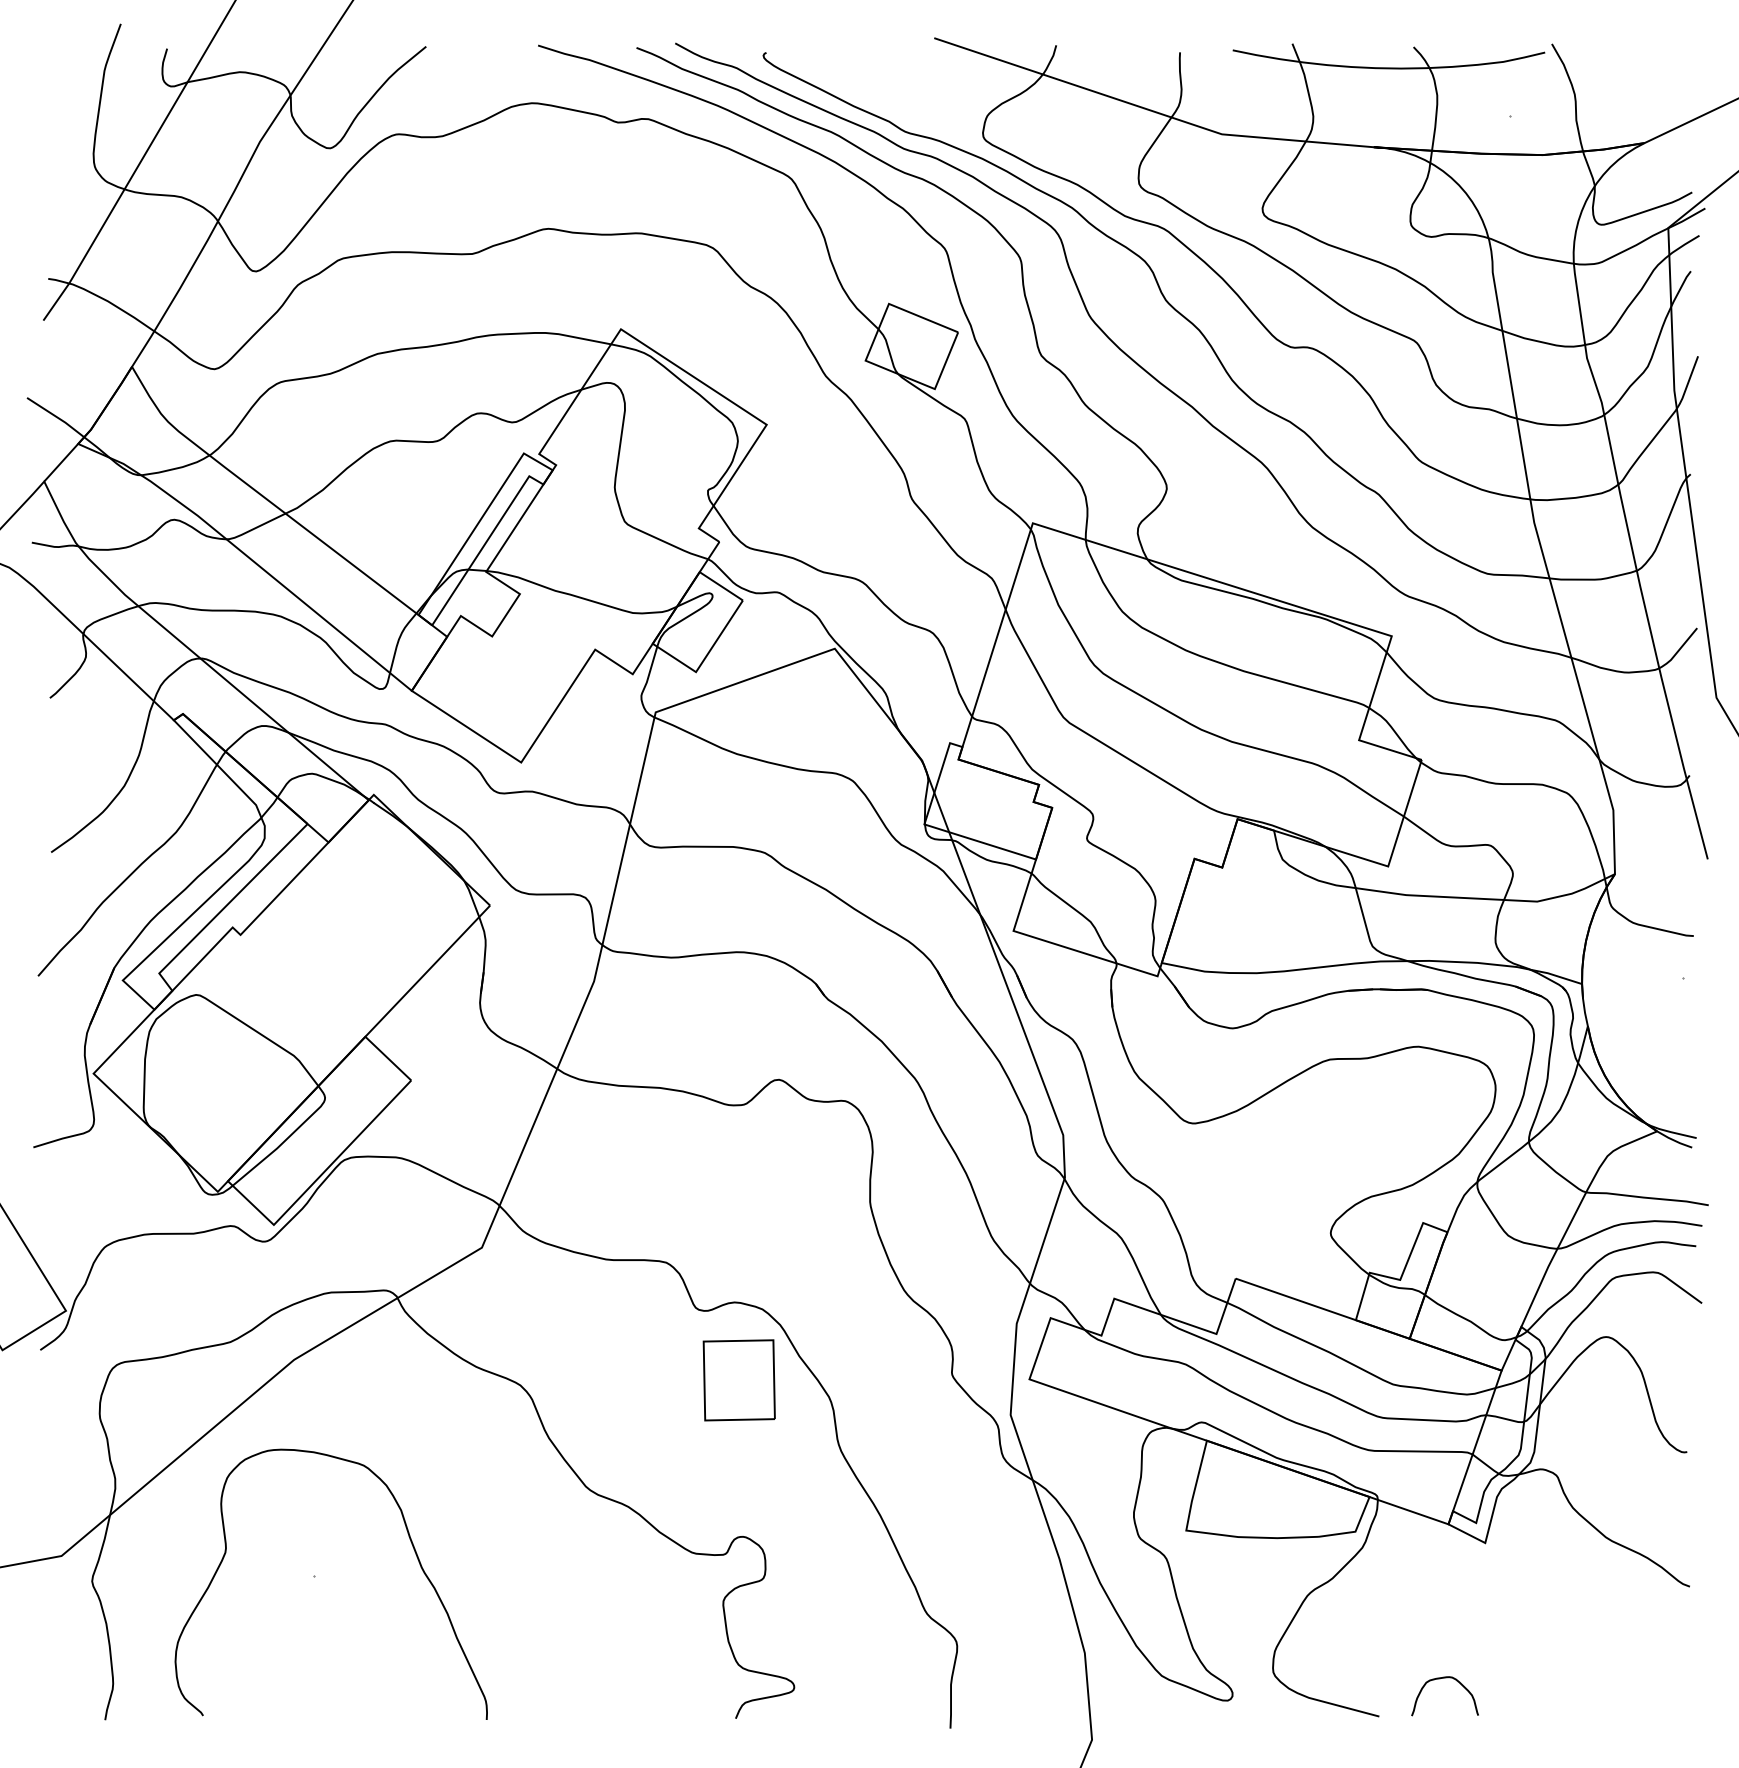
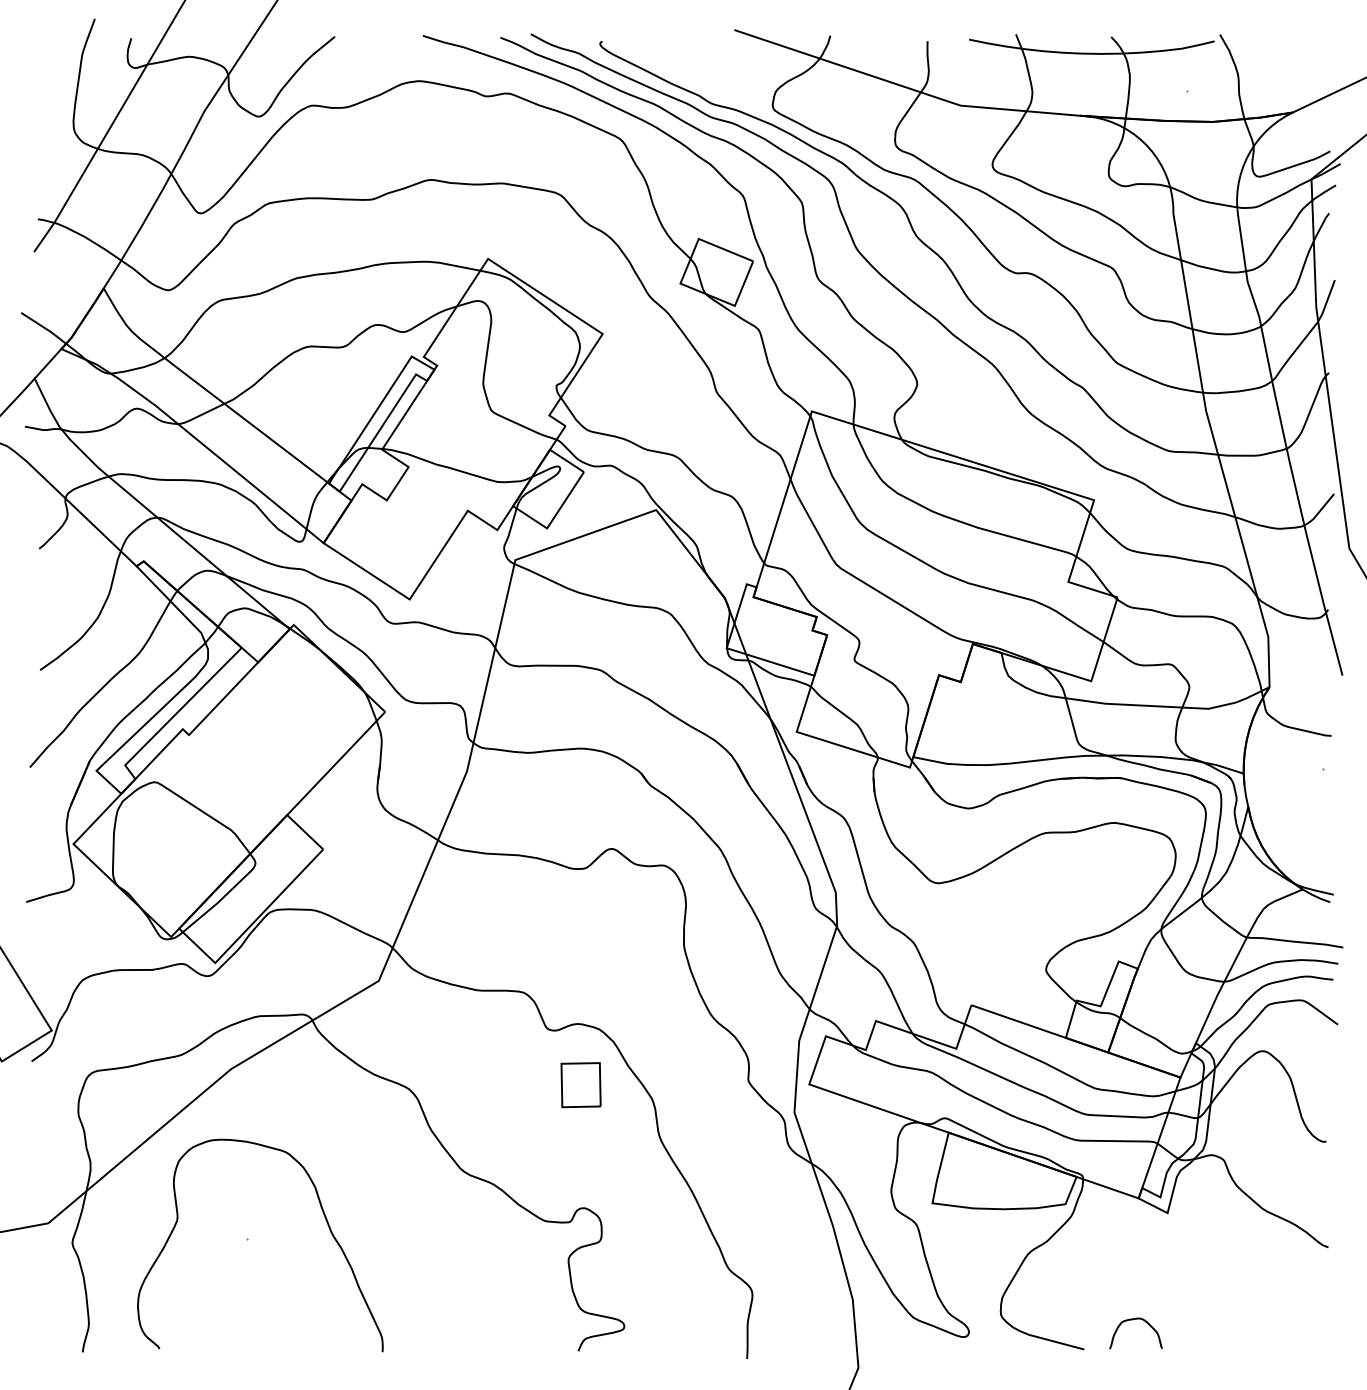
part: (738, 1379) -> (580, 1084), size x0.7

